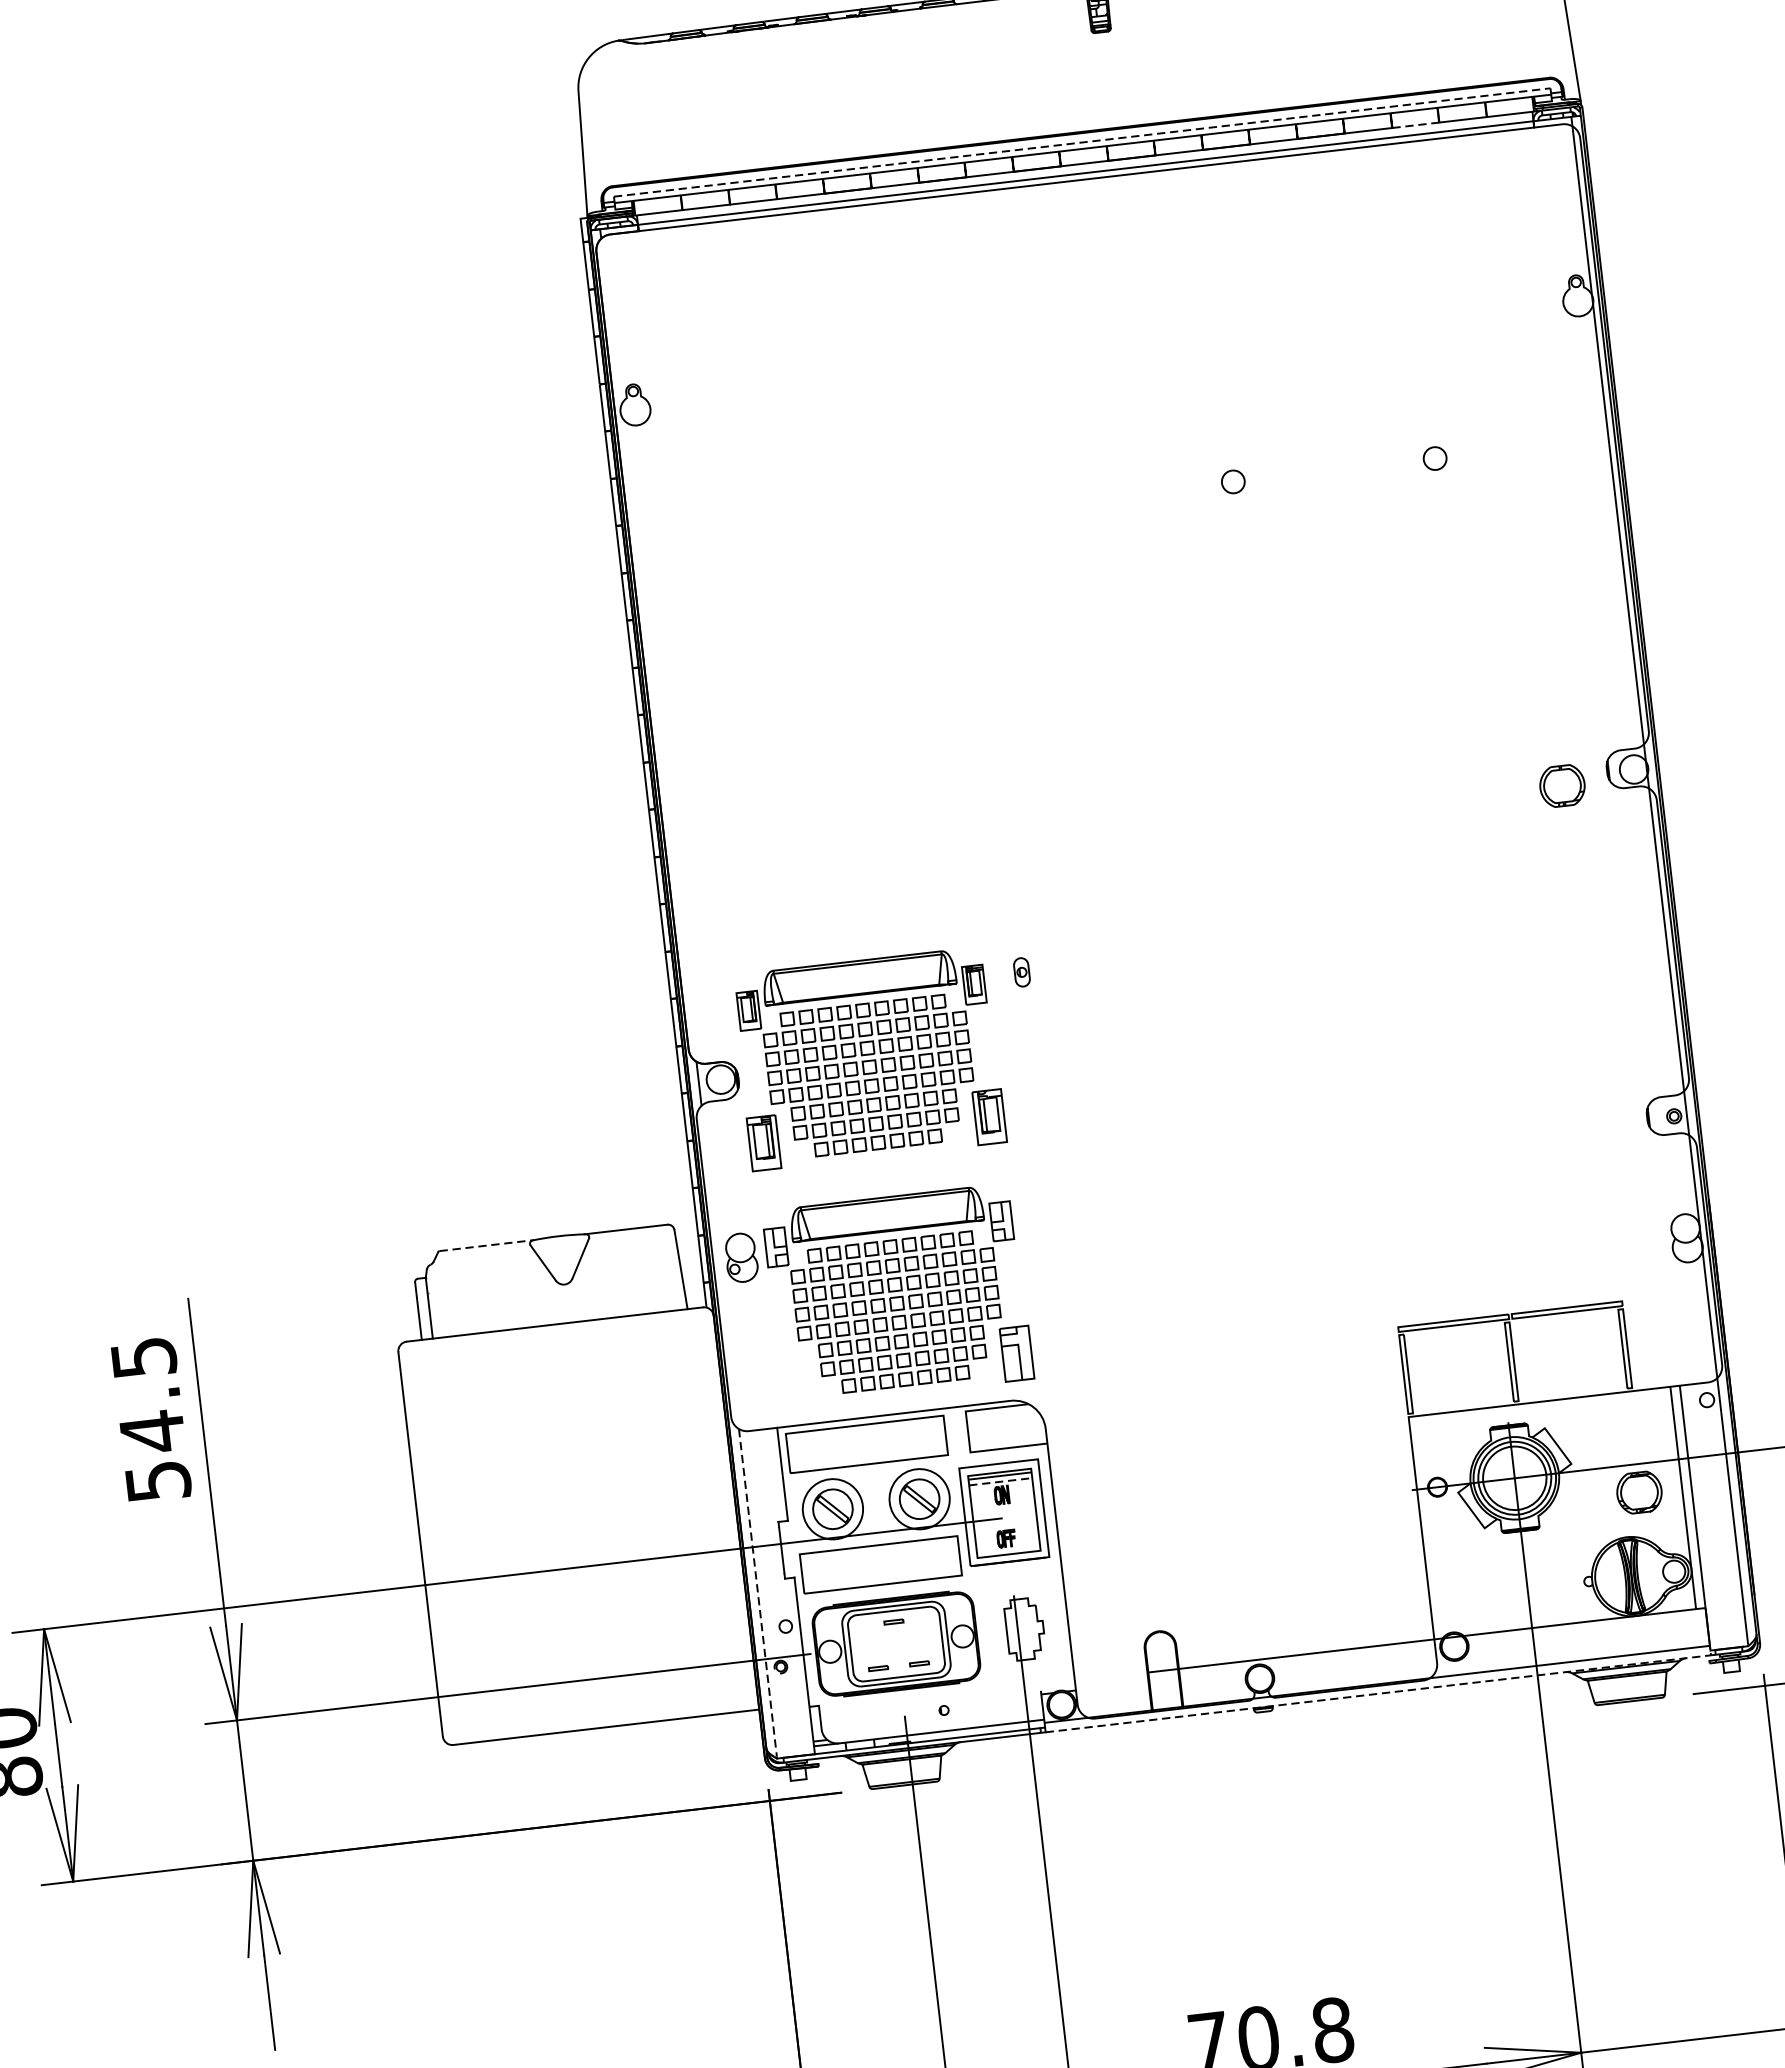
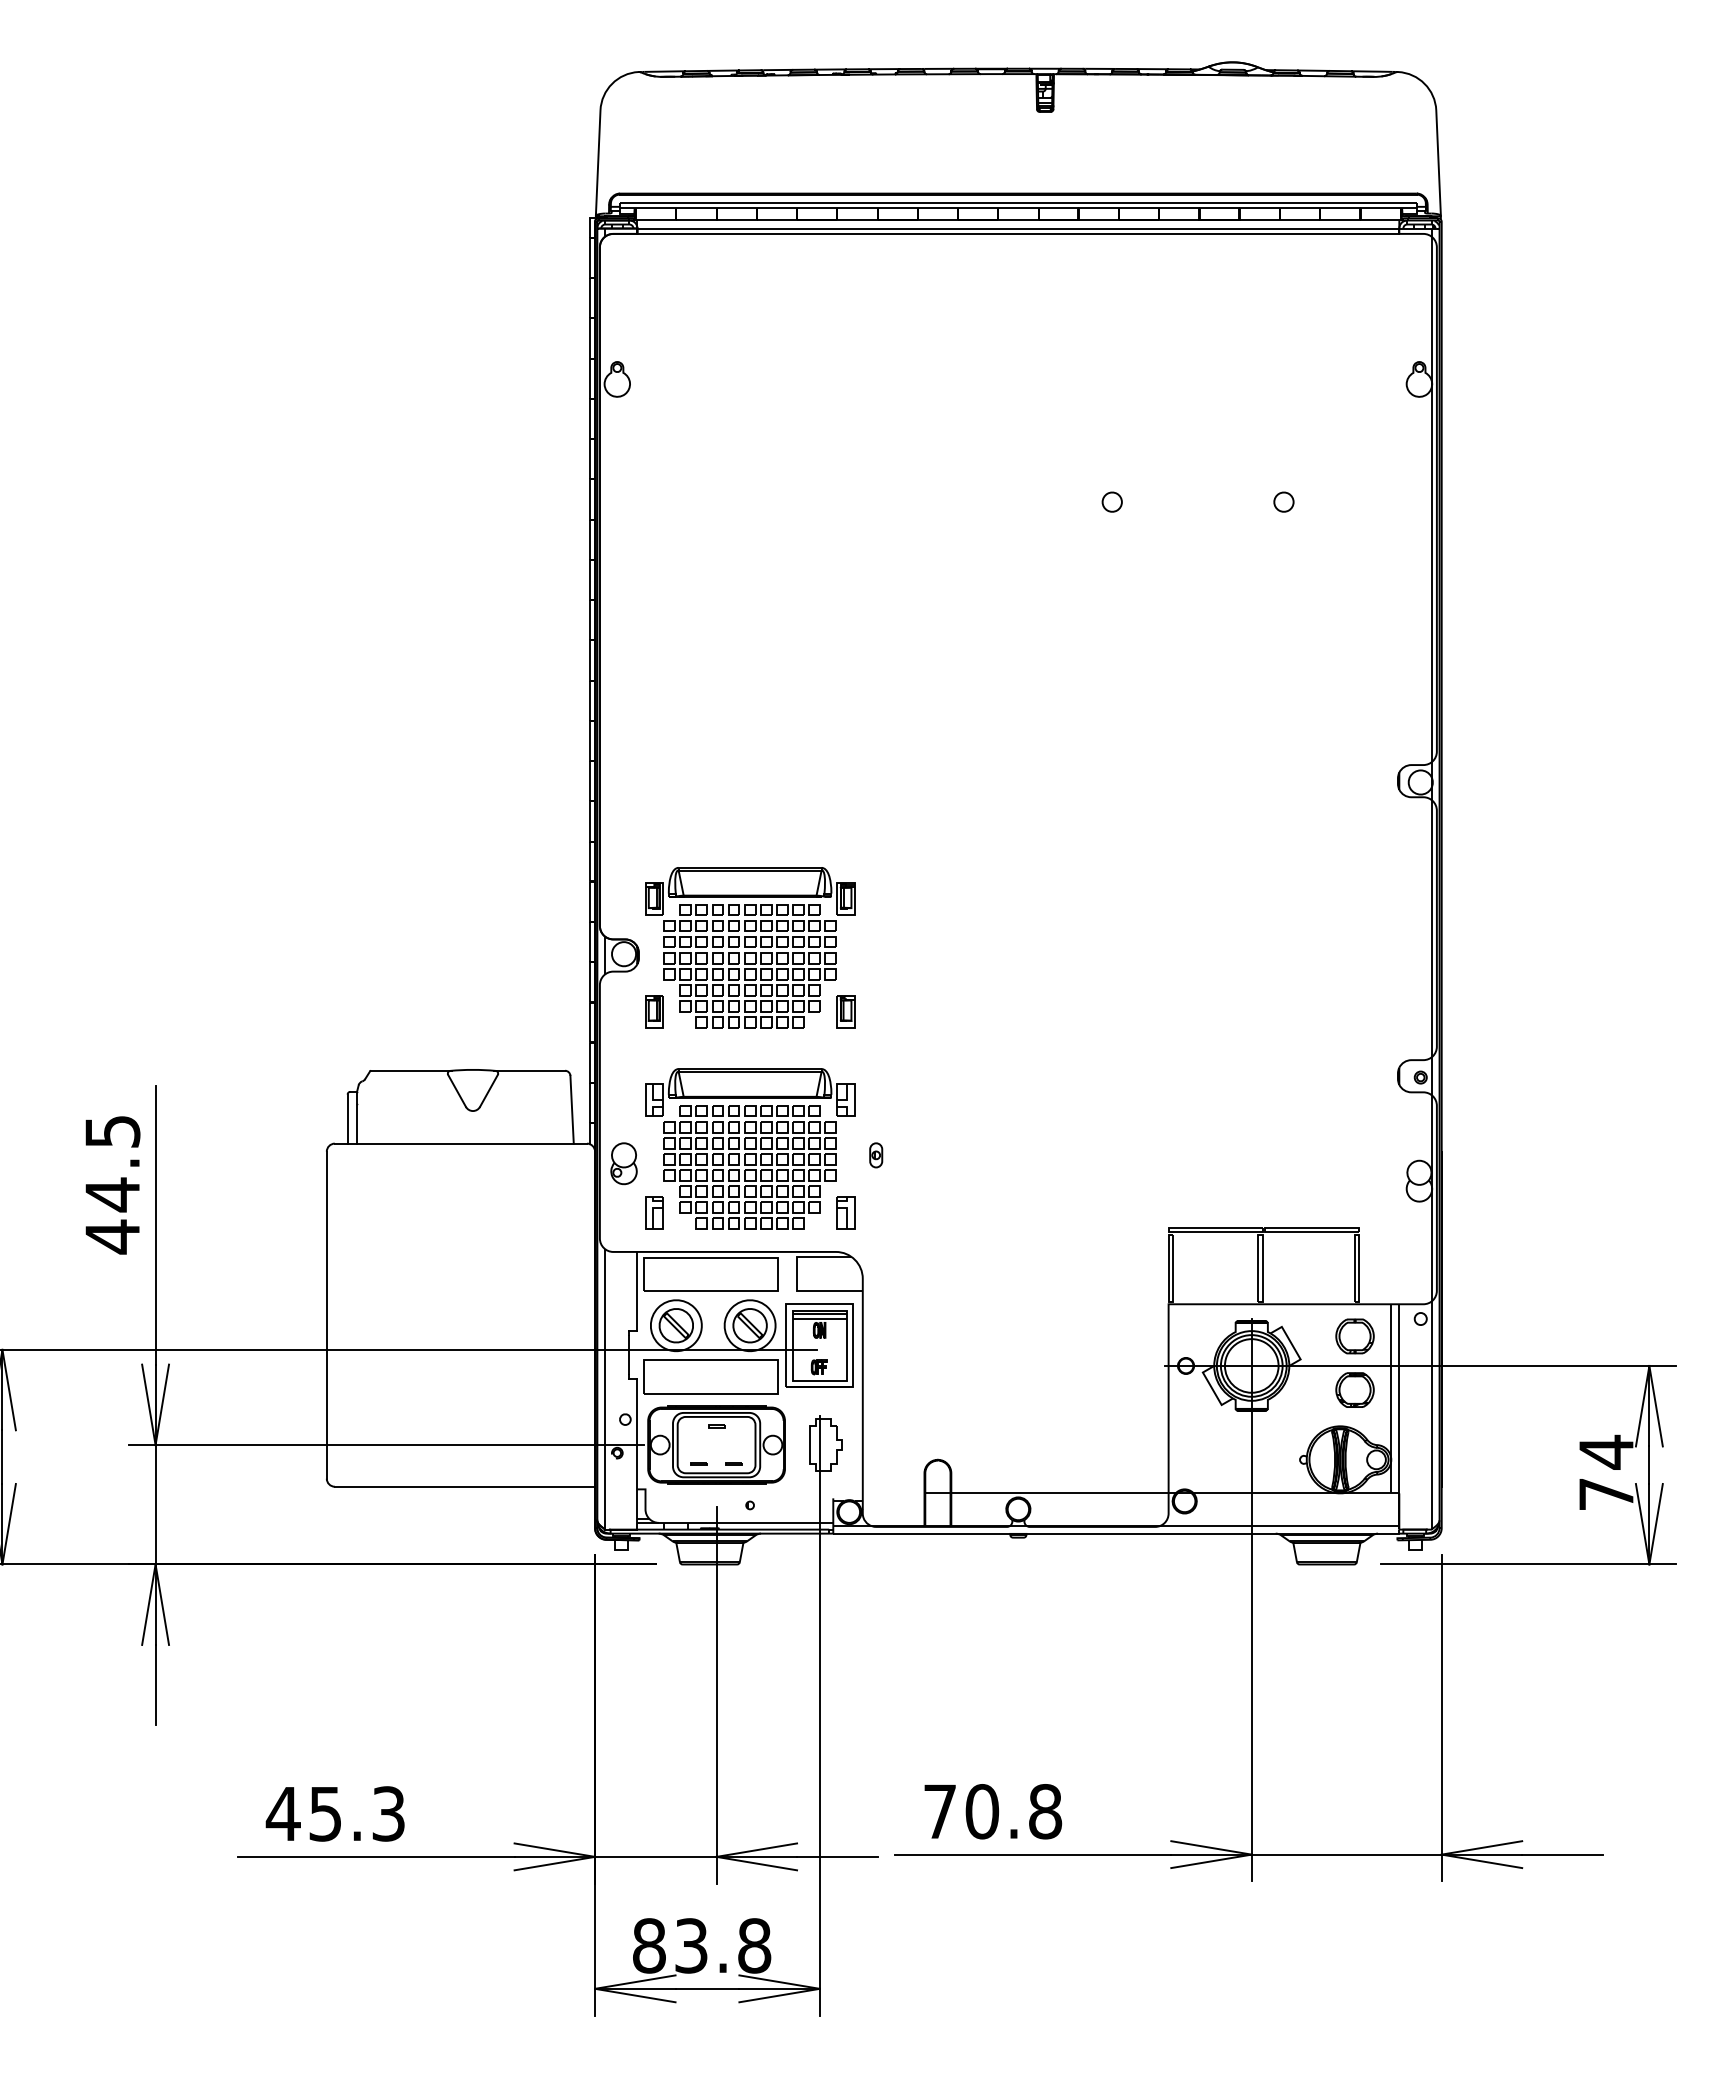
line: (1416, 125) -> (1300, 220), dashed -> solid
line: (1082, 142) -> (1018, 202), dashed -> solid
part: (1561, 786) -> (1354, 1336), moved
part: (1022, 972) -> (876, 1155), moved
part: (989, 1116) -> (845, 1011), size x0.71
part: (764, 1142) -> (654, 1011), size x0.71
line: (486, 1245) -> (411, 1070), dashed -> solid
part: (740, 1257) -> (623, 1163), moved
part: (1016, 1353) -> (845, 1212), size x0.71
part: (791, 1379) -> (654, 1212), added
text: (158, 1481) -> (112, 1236), 54.5 -> 44.5
line: (1000, 1481) -> (819, 1318), dashed -> solid
line: (758, 1595) -> (605, 1390), dashed -> solid
line: (1382, 1693) -> (1119, 1533), dashed -> solid

